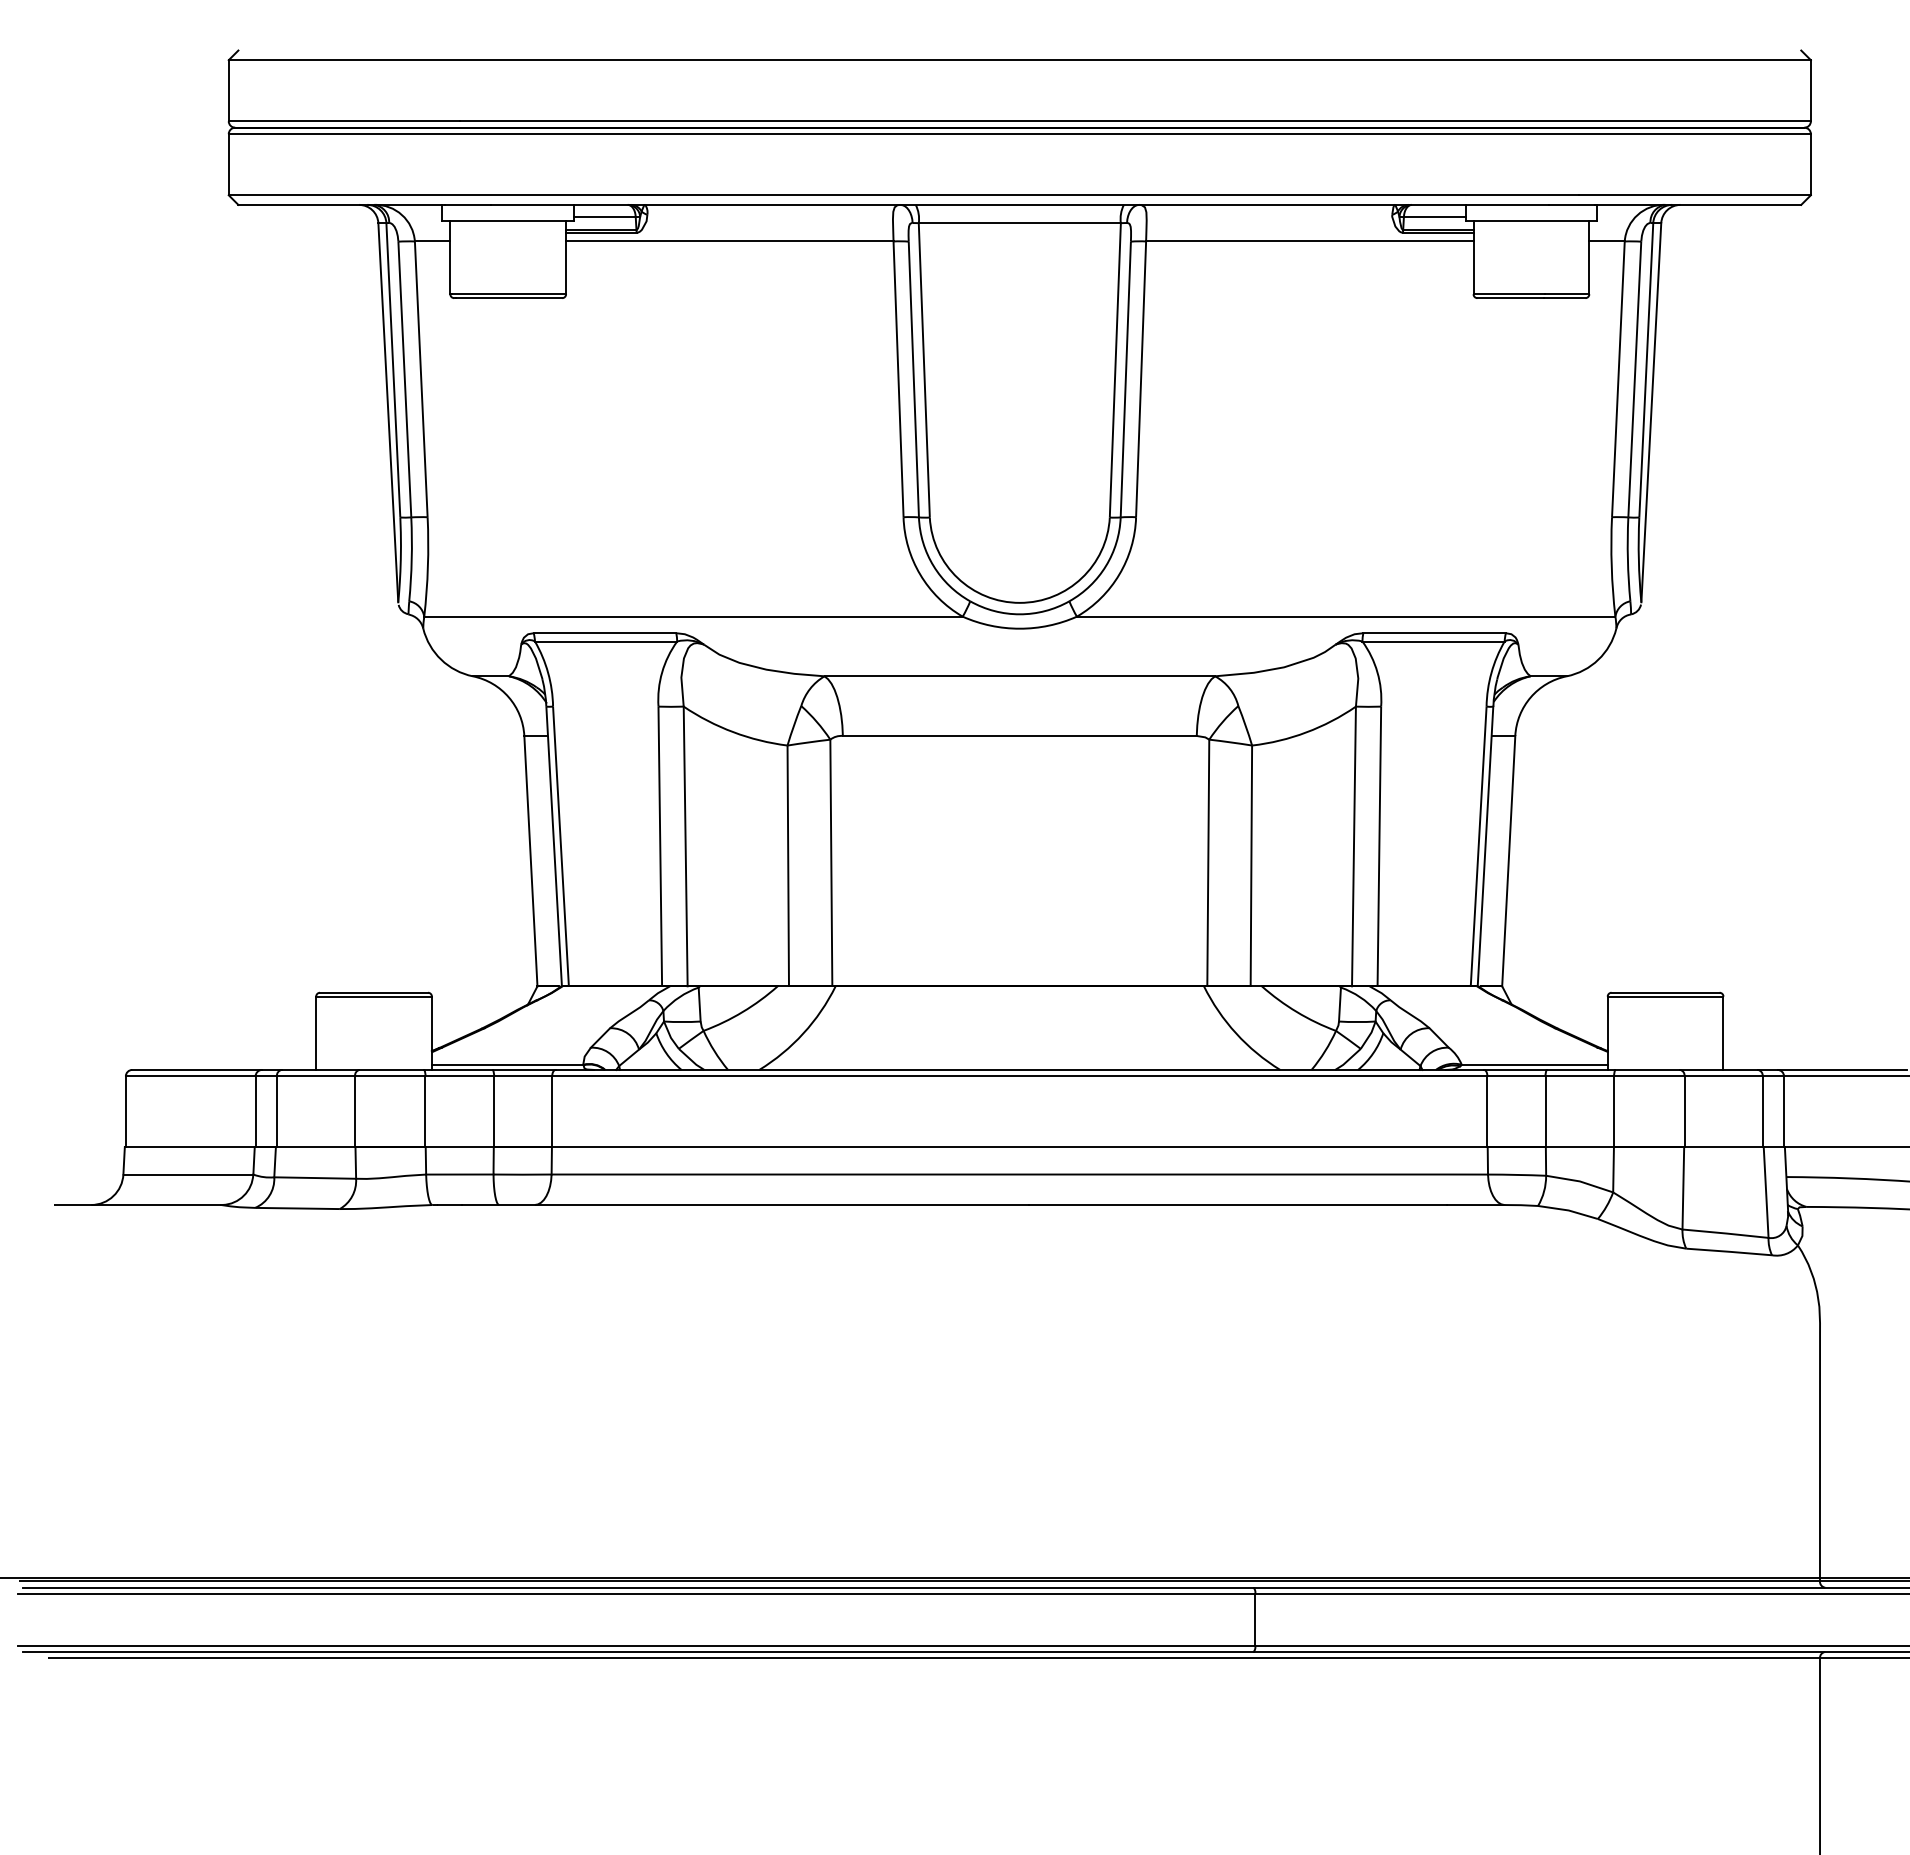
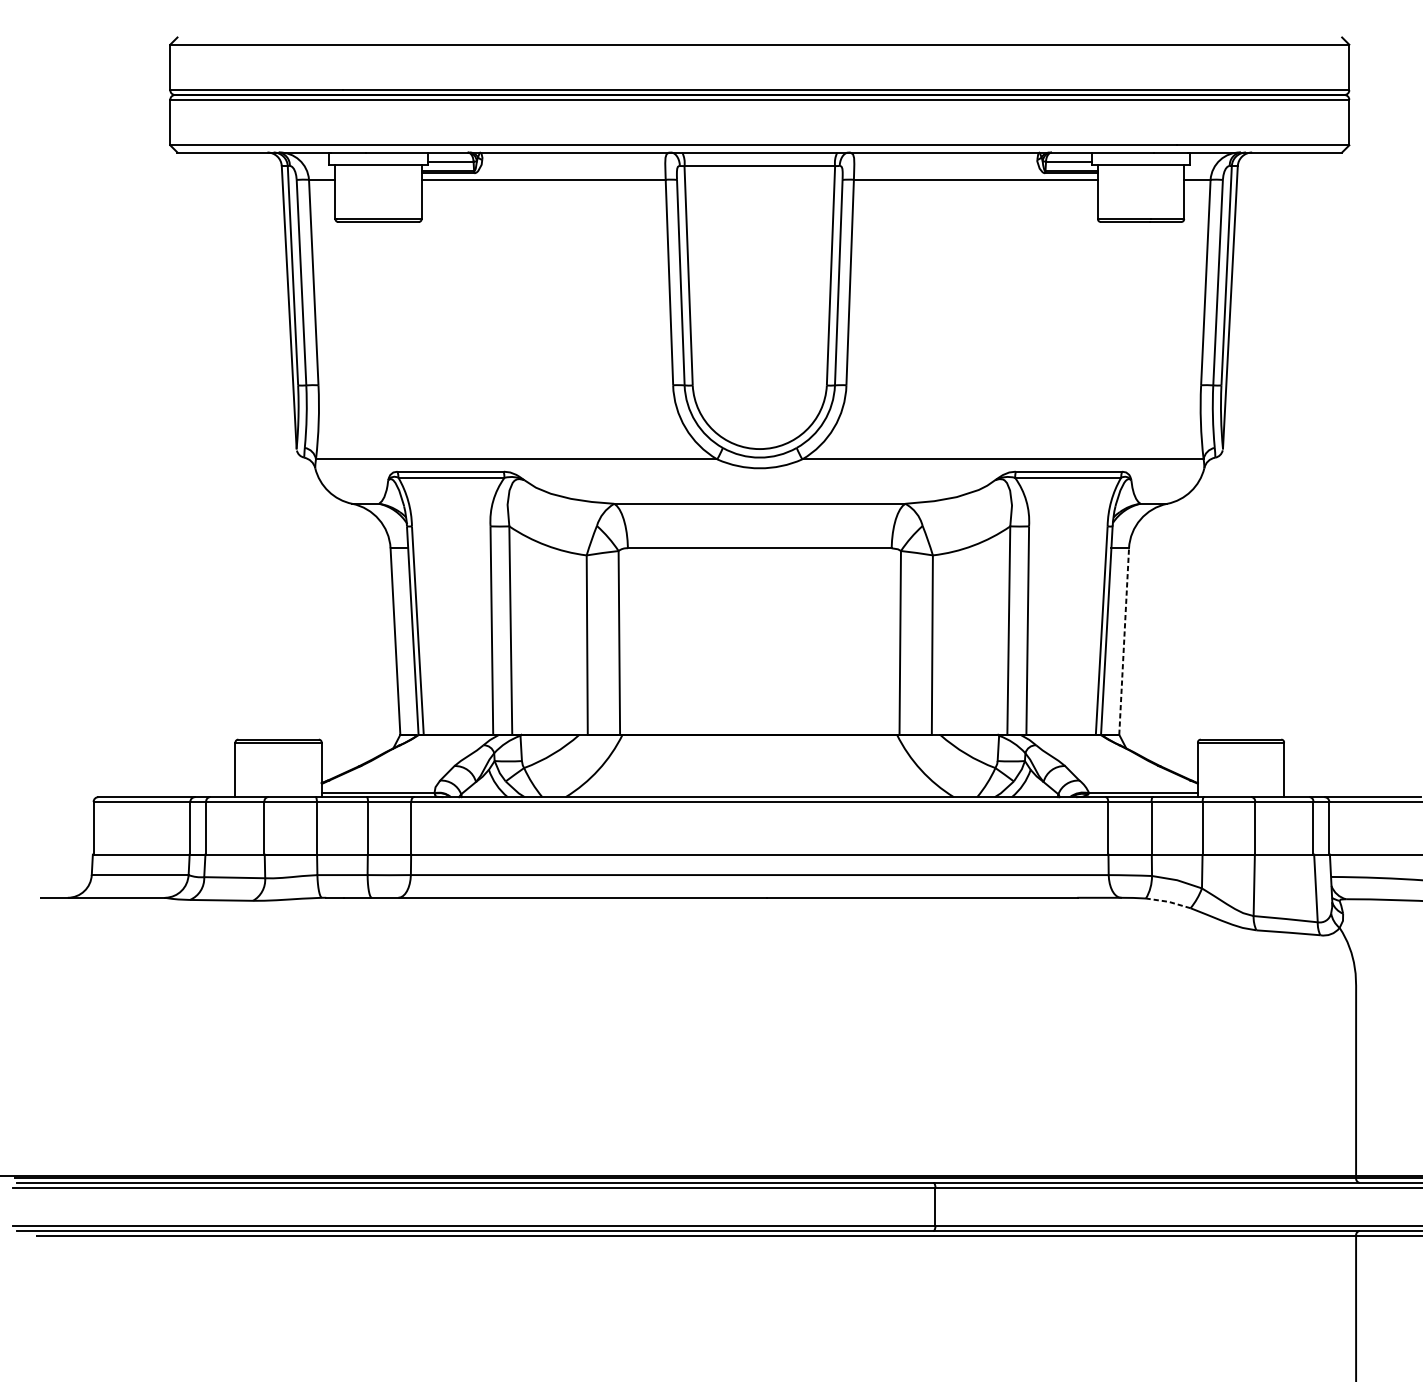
line: (1508, 860) -> (1123, 641), solid -> dashed
line: (1568, 1210) -> (1168, 901), solid -> dashed

